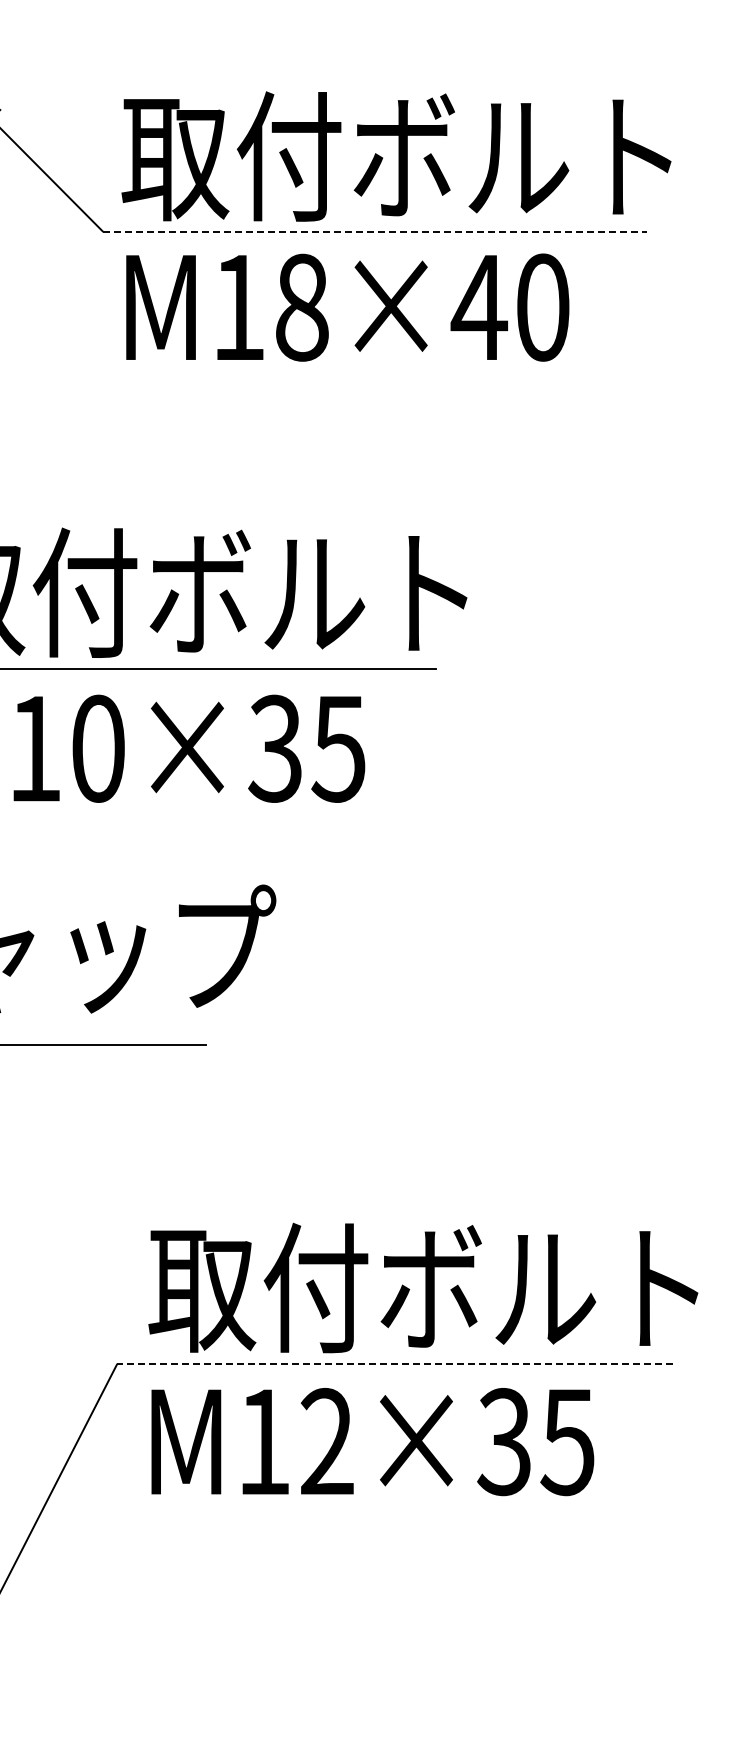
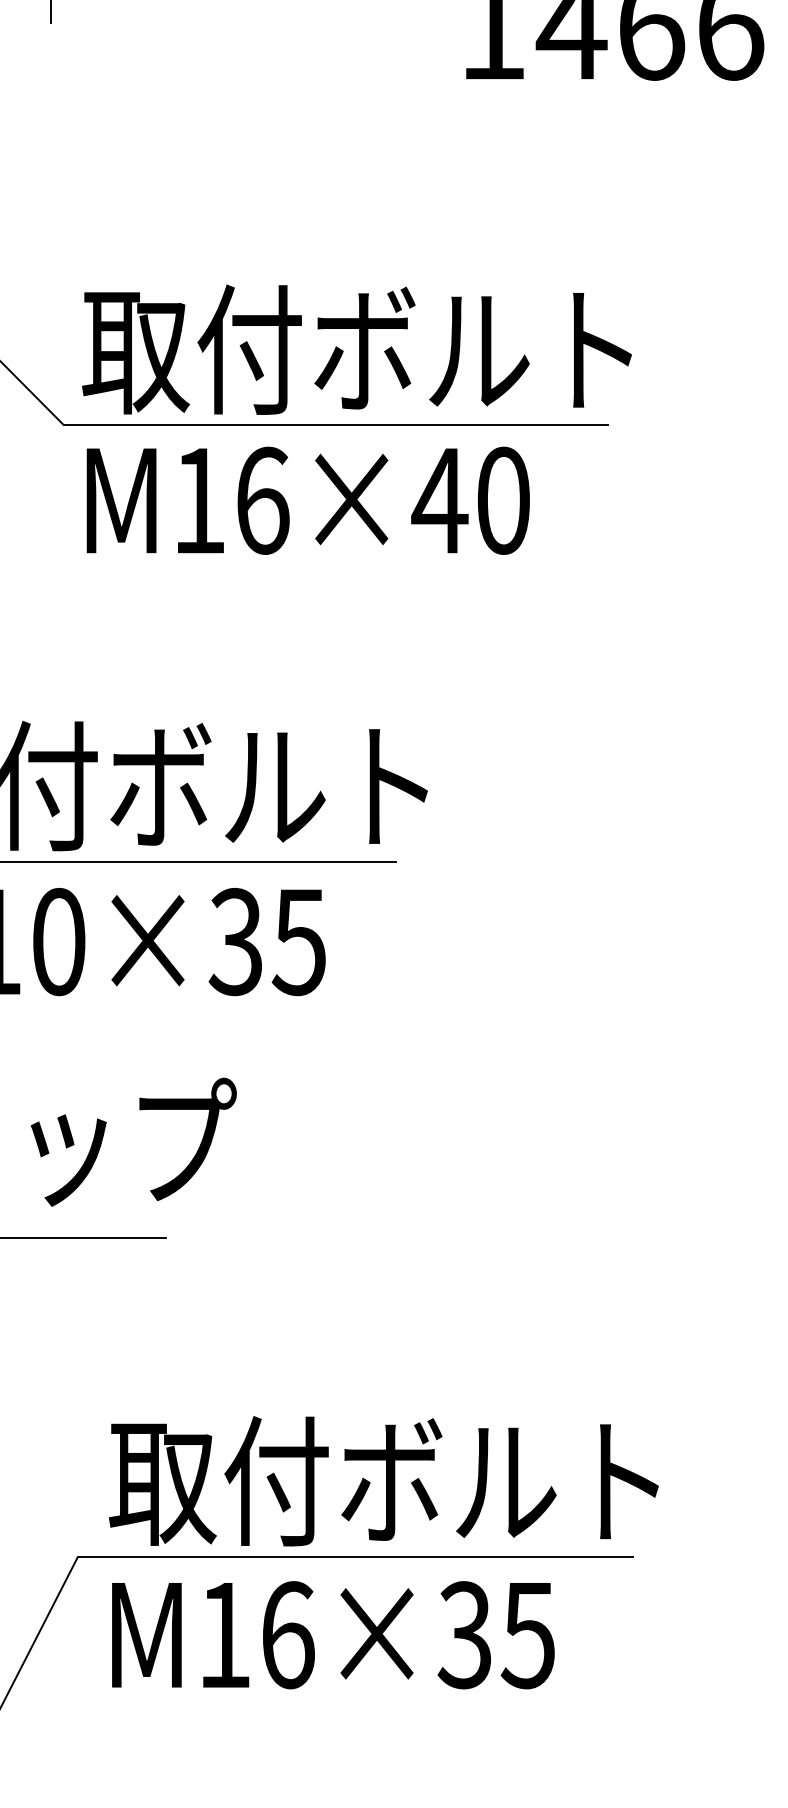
line: (375, 232) -> (336, 425), dashed -> solid
text: (301, 307) -> (262, 500), M18×40 -> M16×40
line: (394, 1364) -> (355, 1557), dashed -> solid
text: (326, 1442) -> (287, 1635), M12×35 -> M16×35

